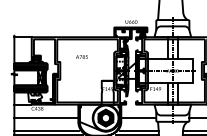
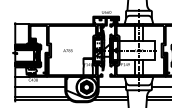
text: (81, 56) -> (67, 50), moved

